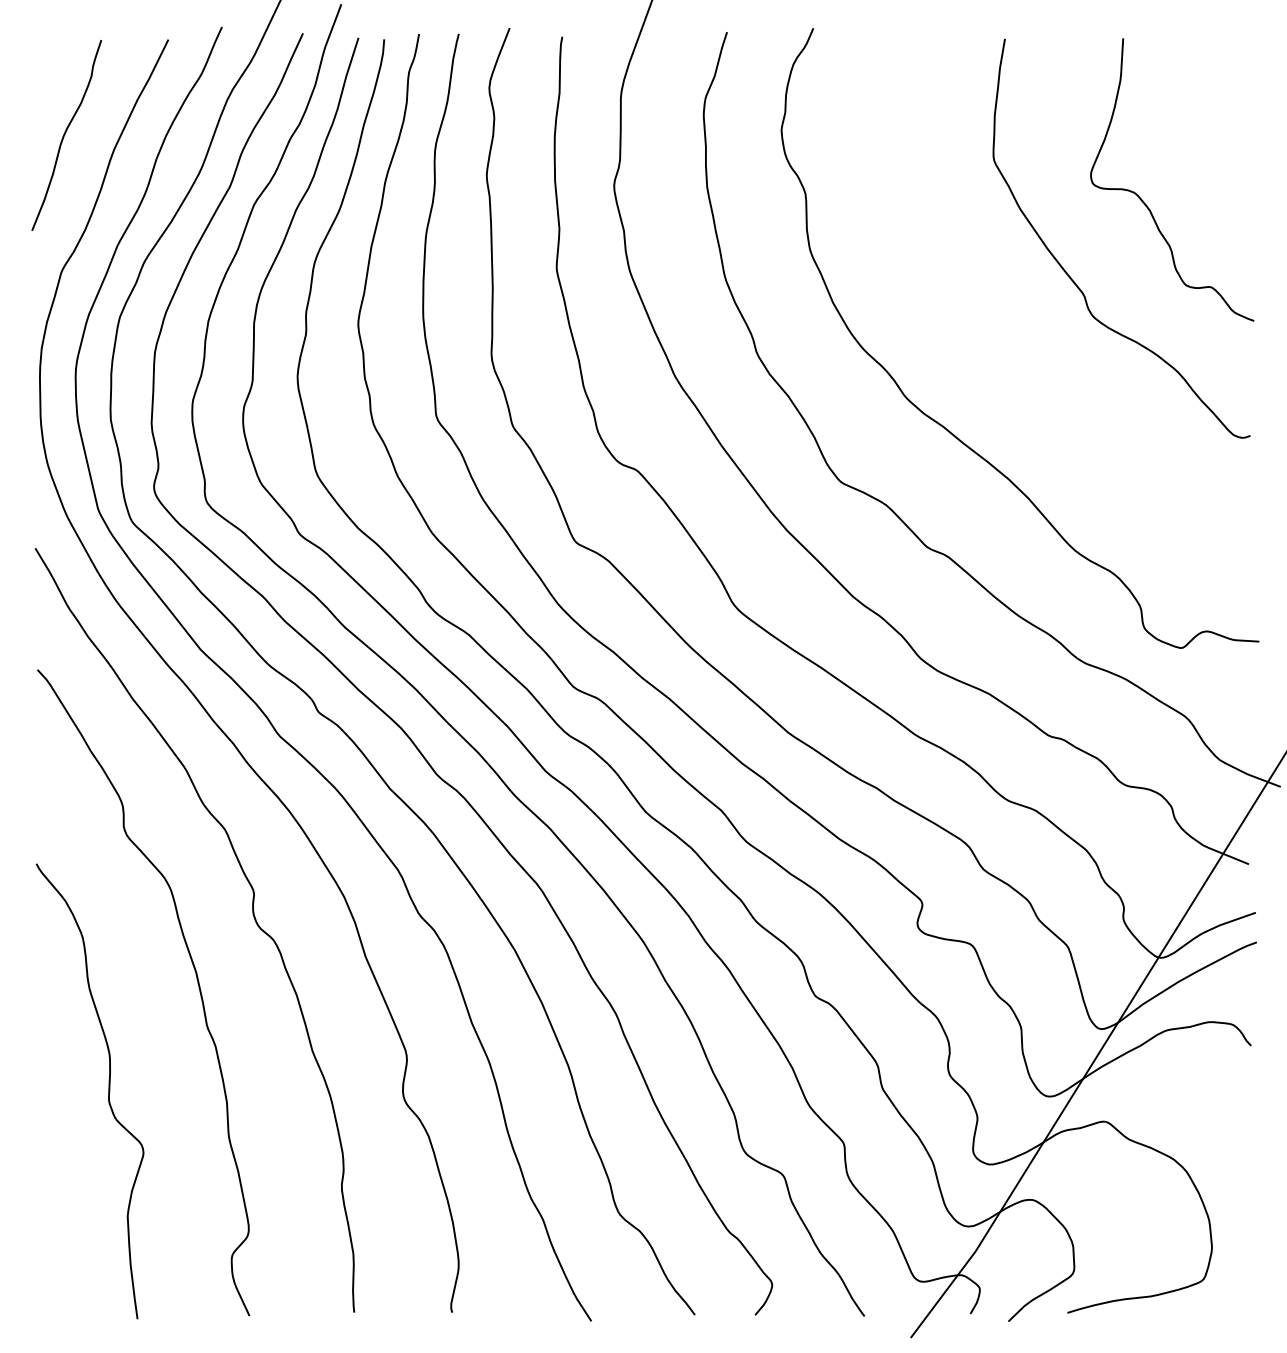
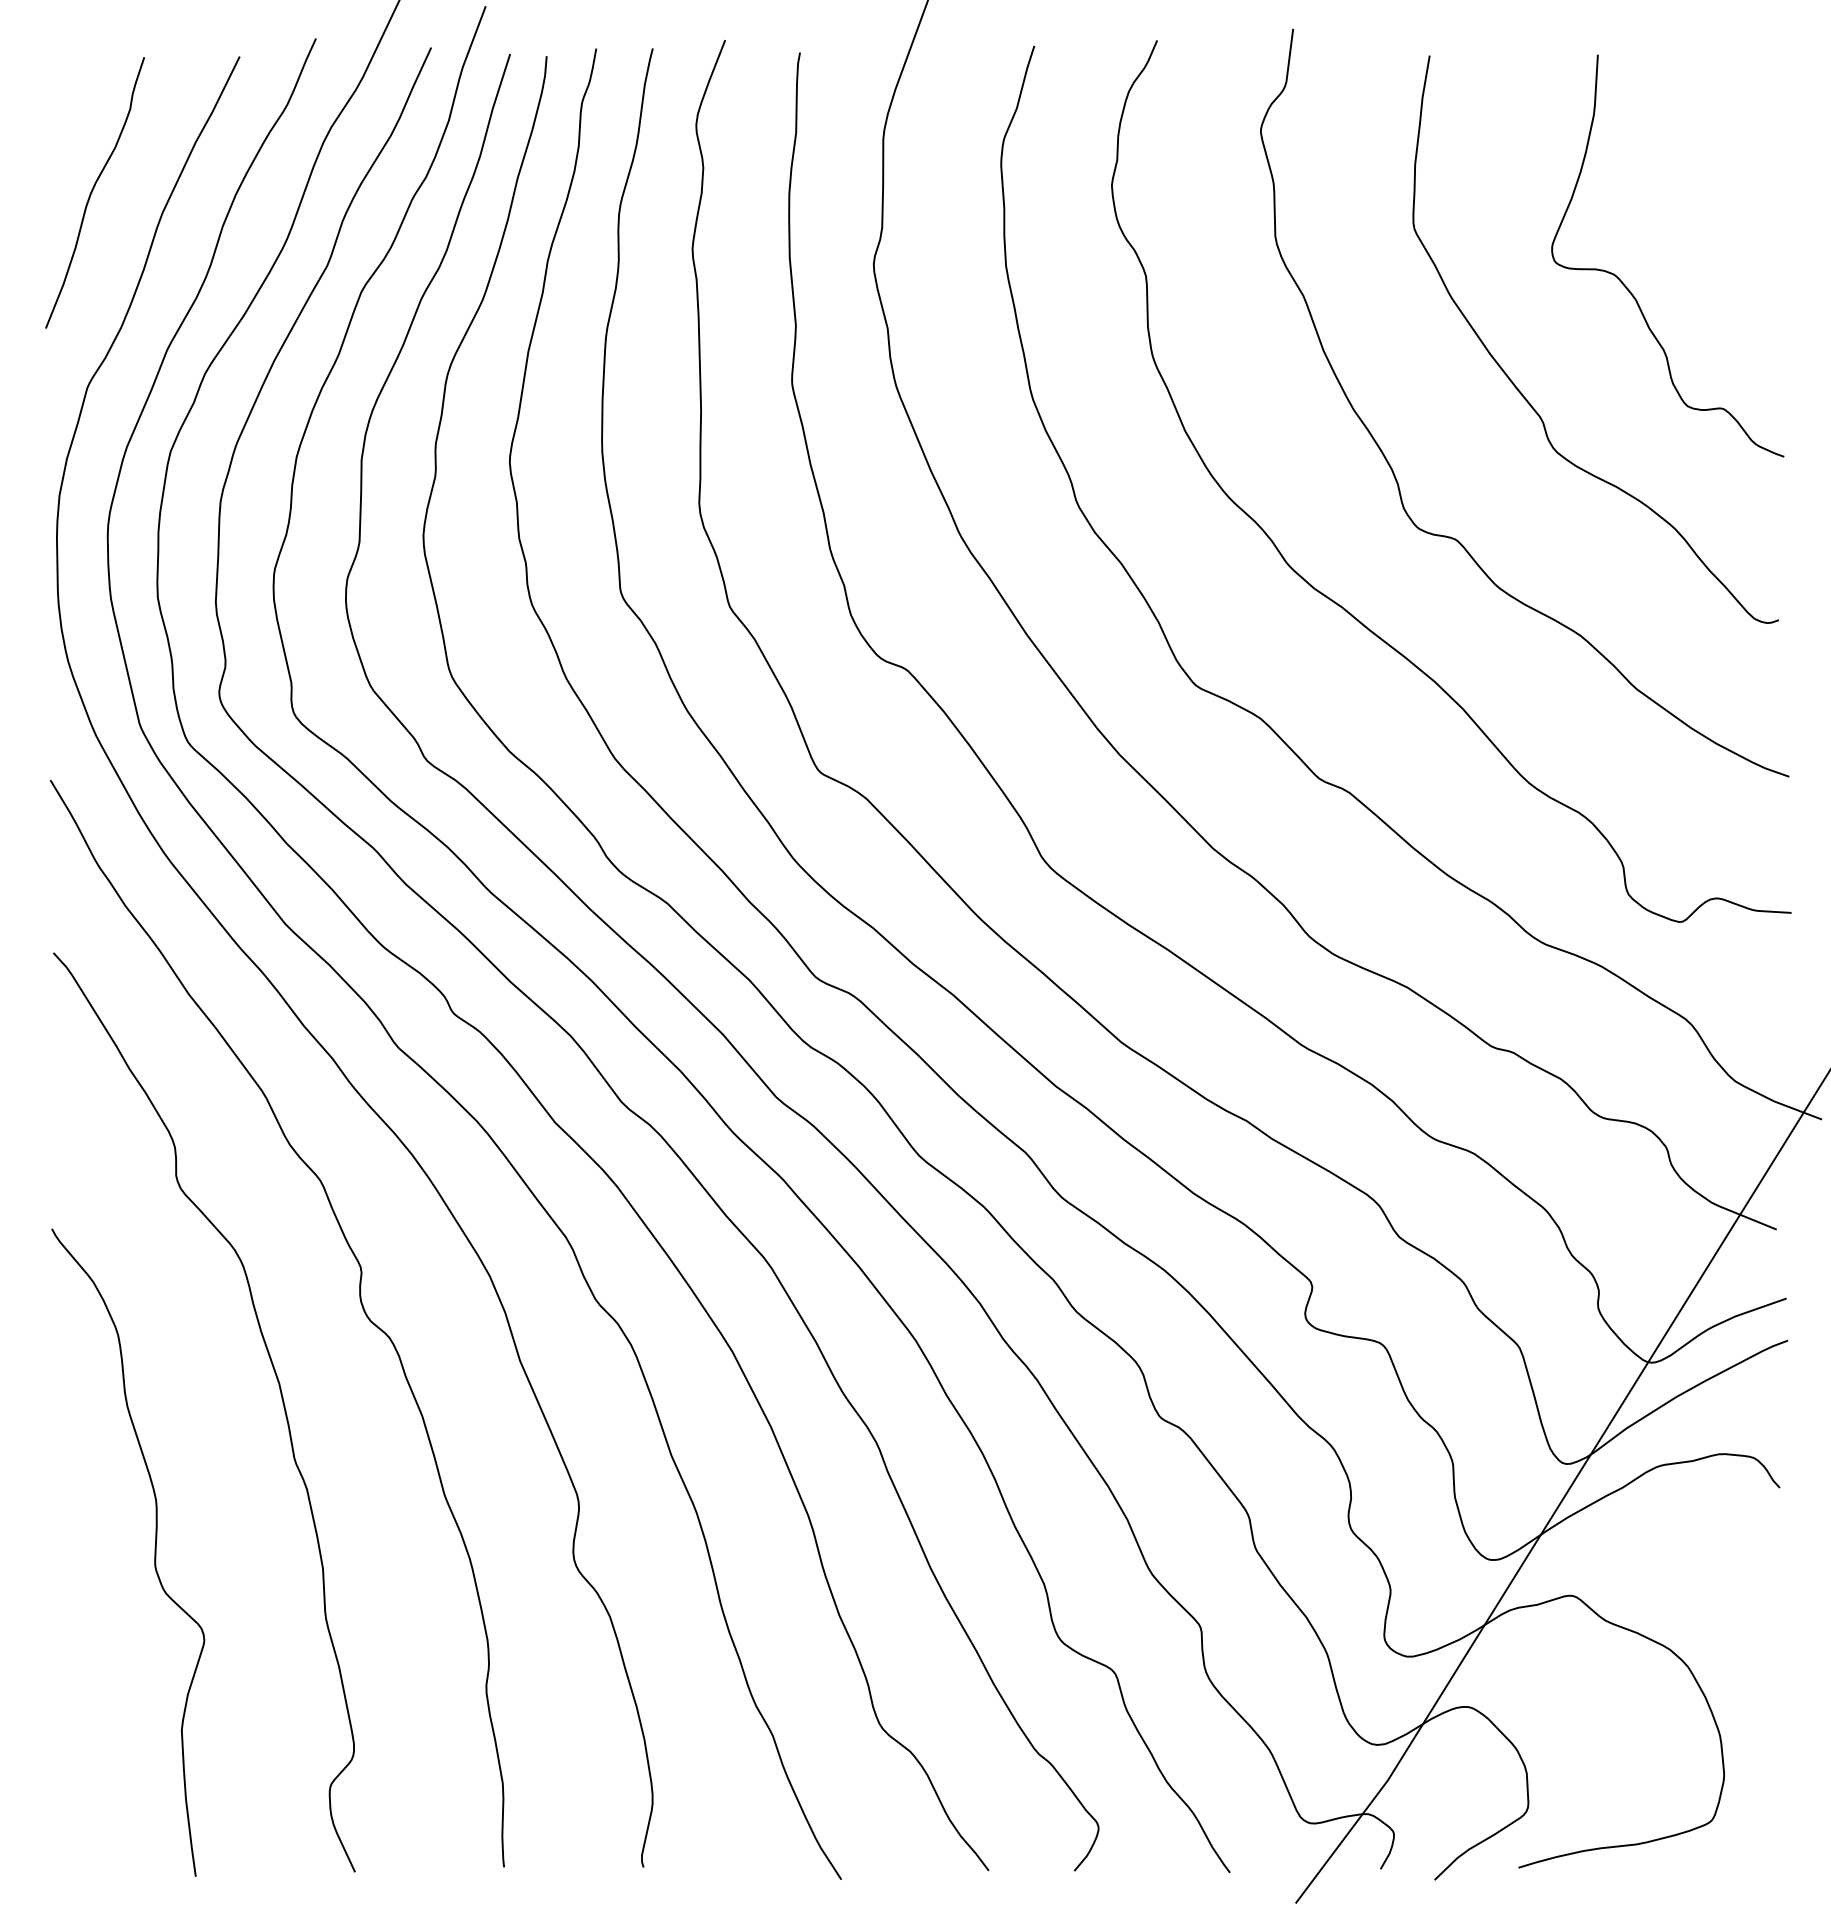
curve: (978, 329) -> (1392, 468), added

